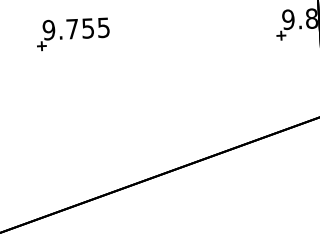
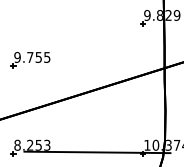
part: (73, 34) -> (30, 60), moved

